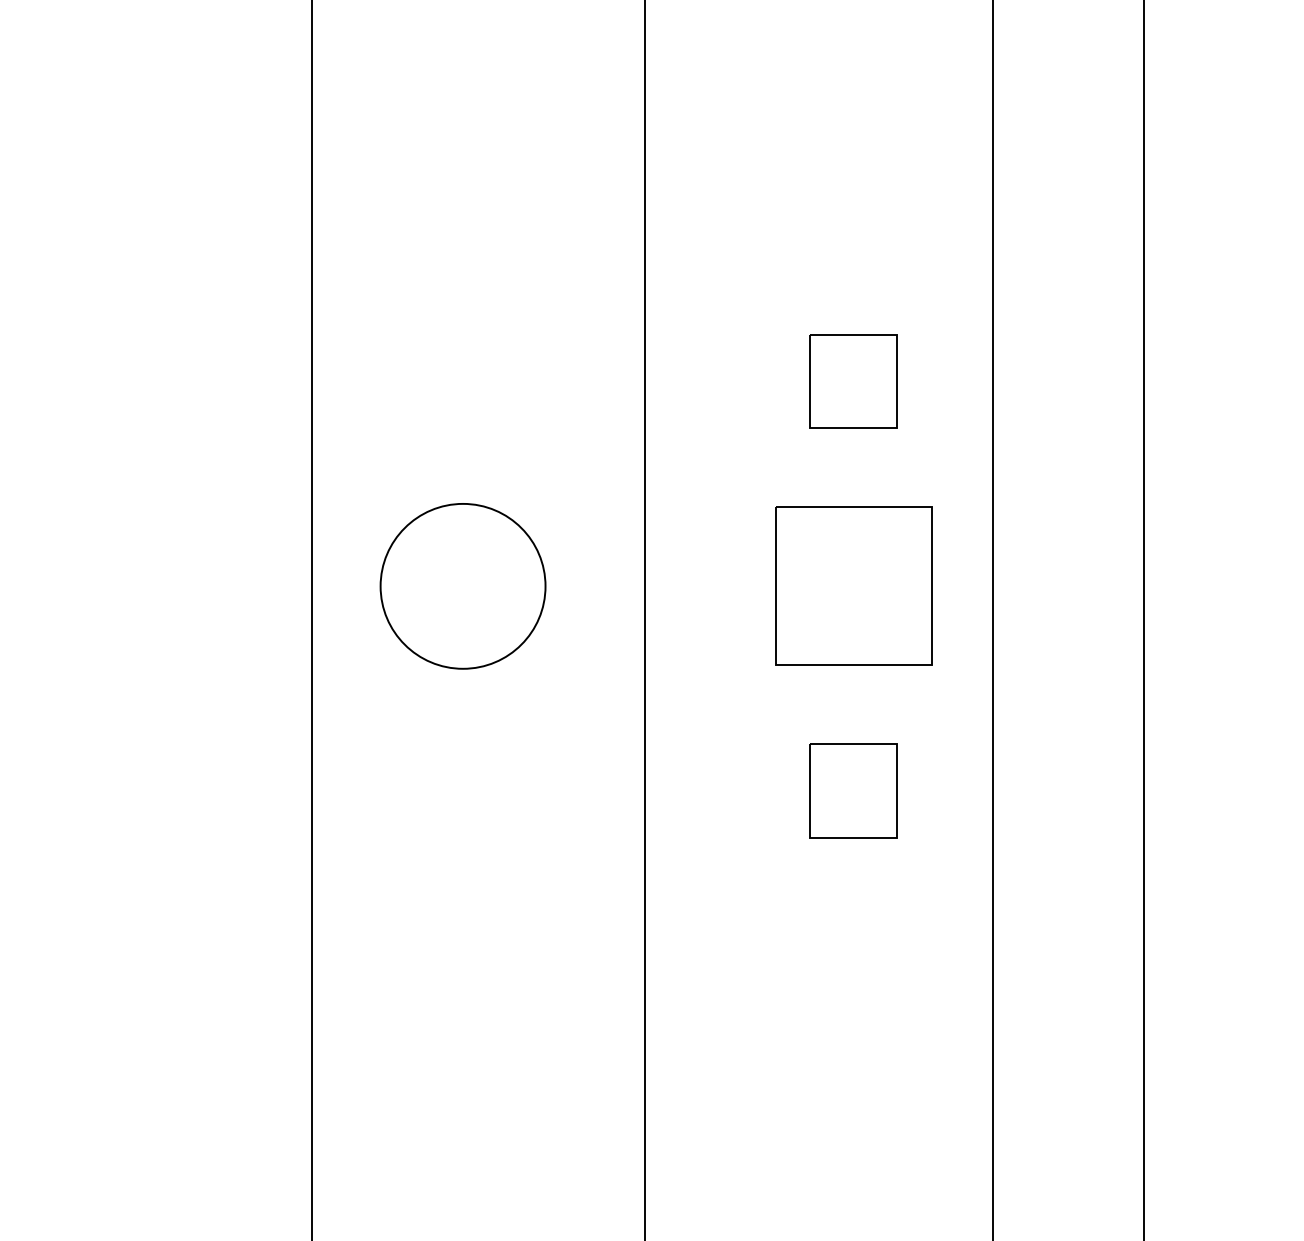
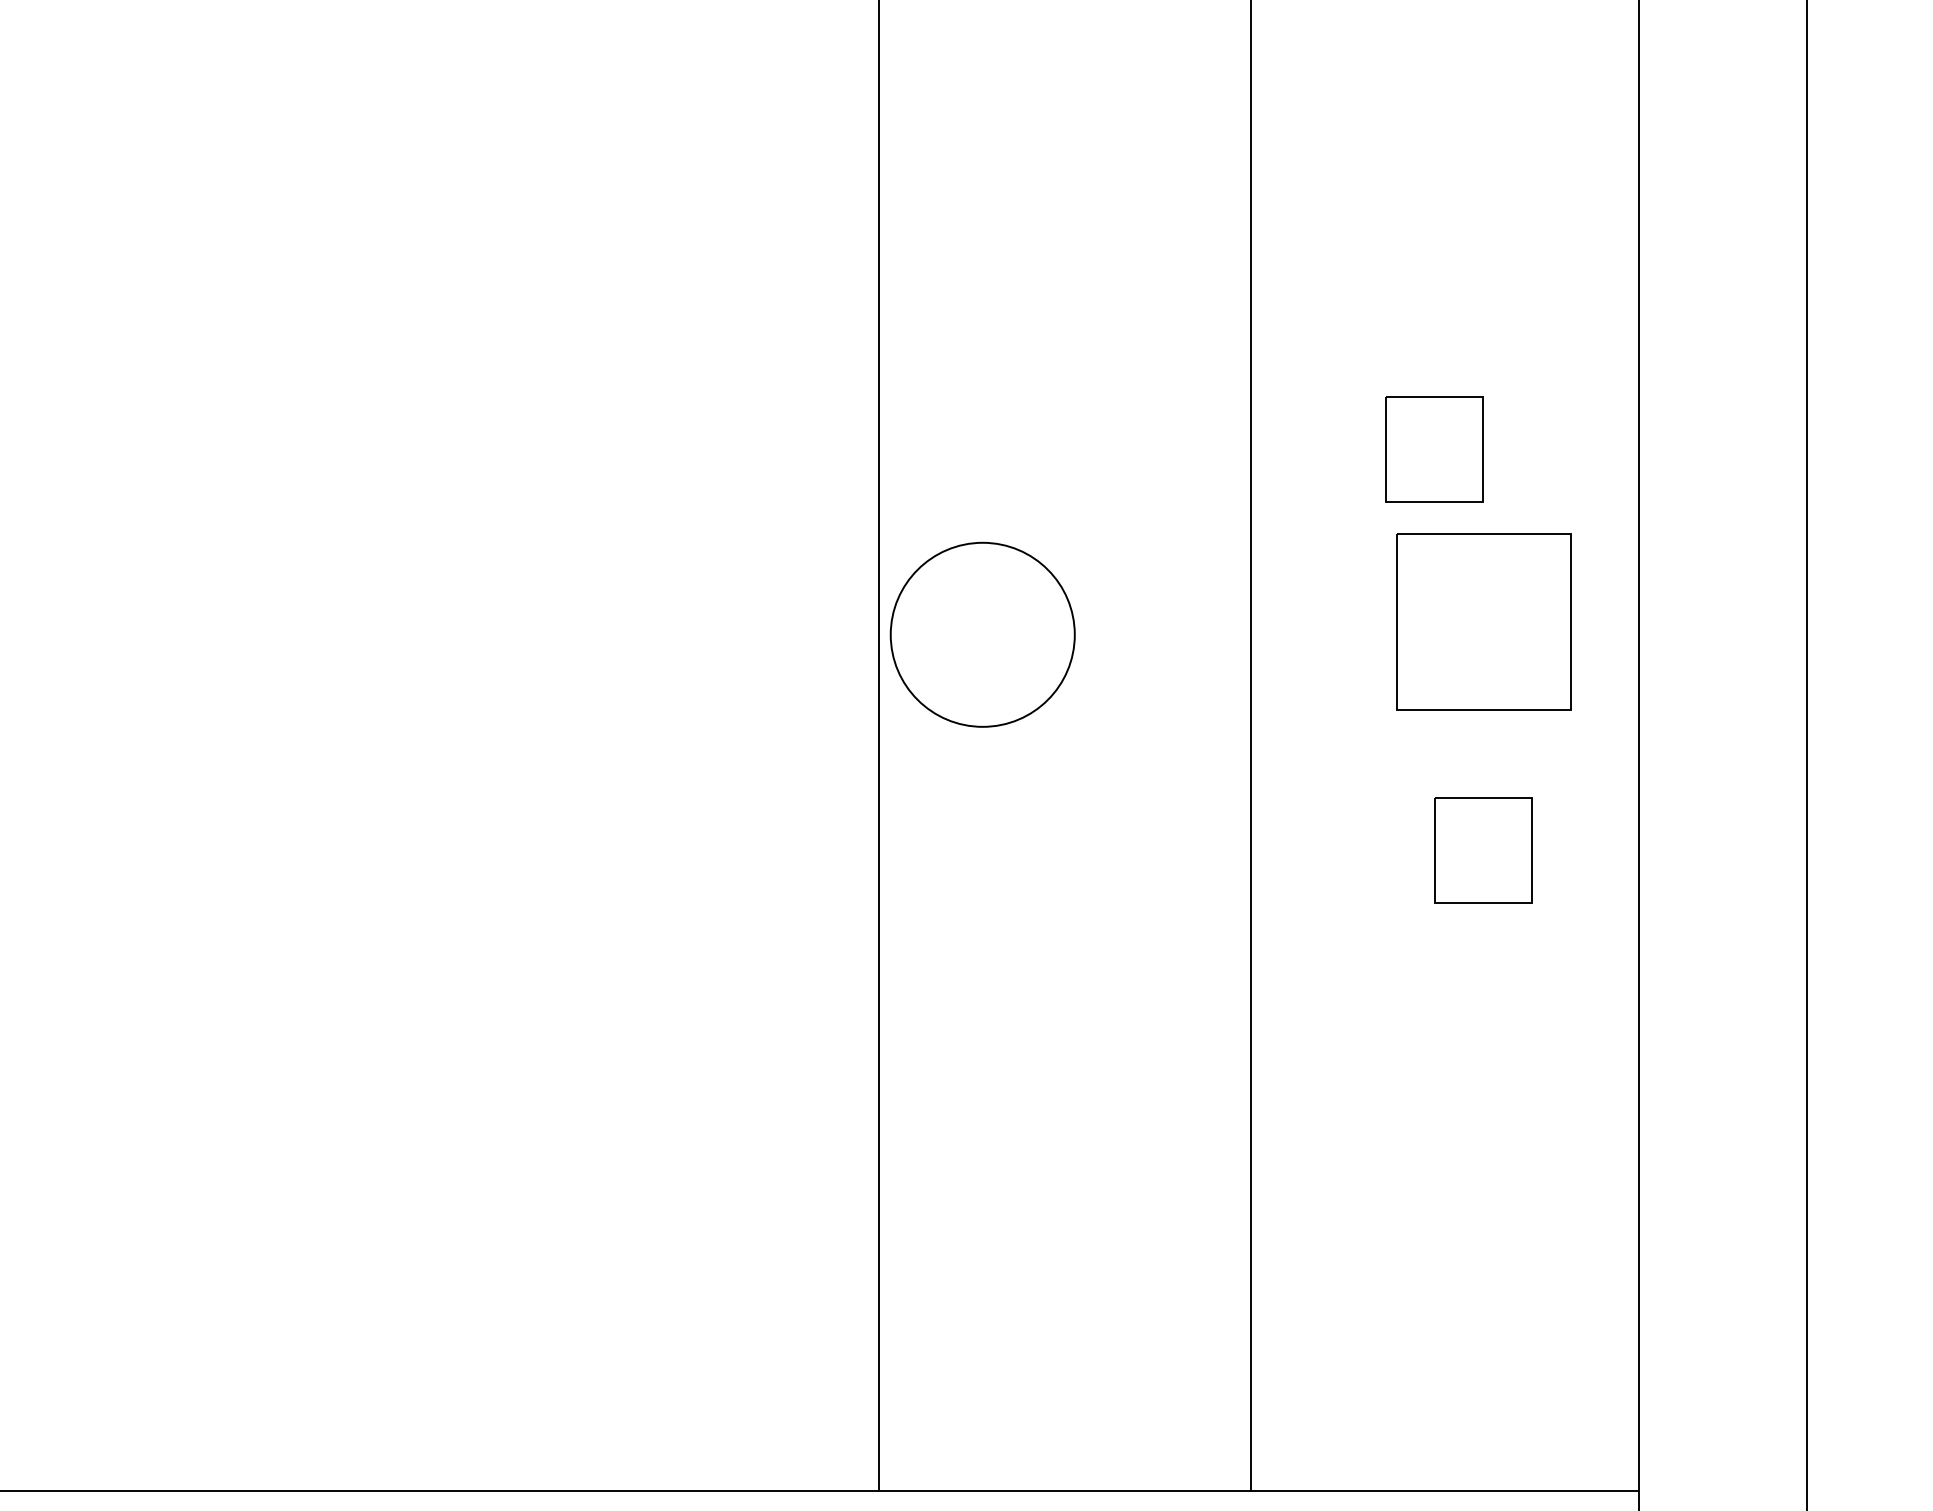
part: (853, 381) -> (1434, 449), moved
part: (462, 586) -> (982, 634), moved

